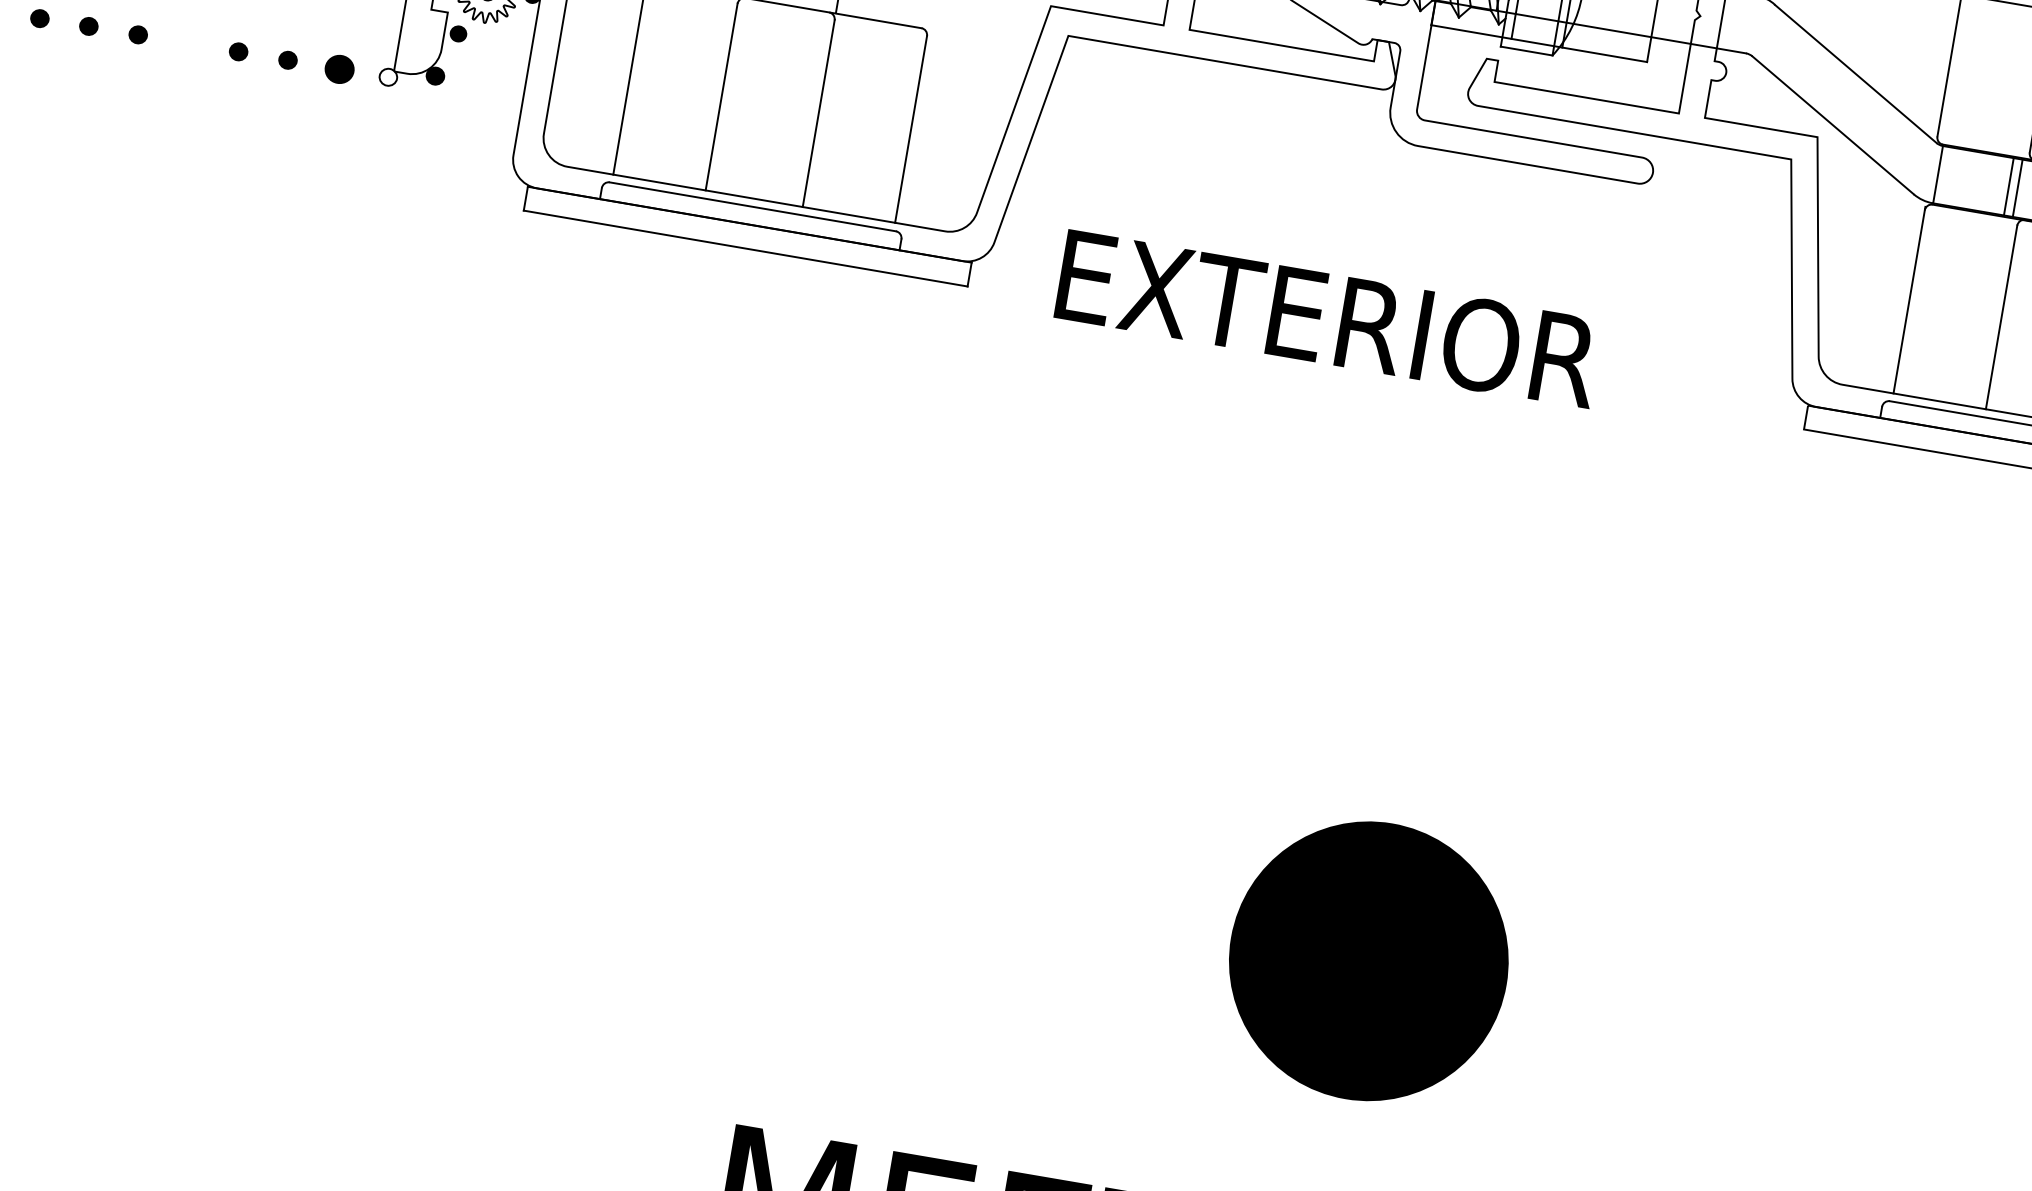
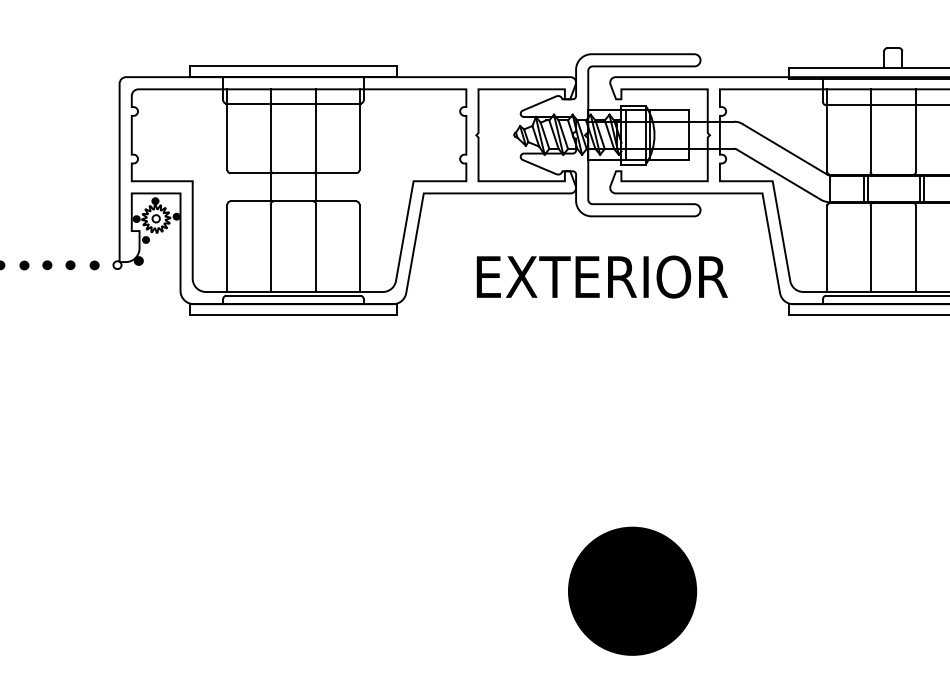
part: (189, 44) -> (24, 265), added
part: (339, 69) -> (94, 265), size x0.62
text: (1327, 317) -> (601, 276), moved

